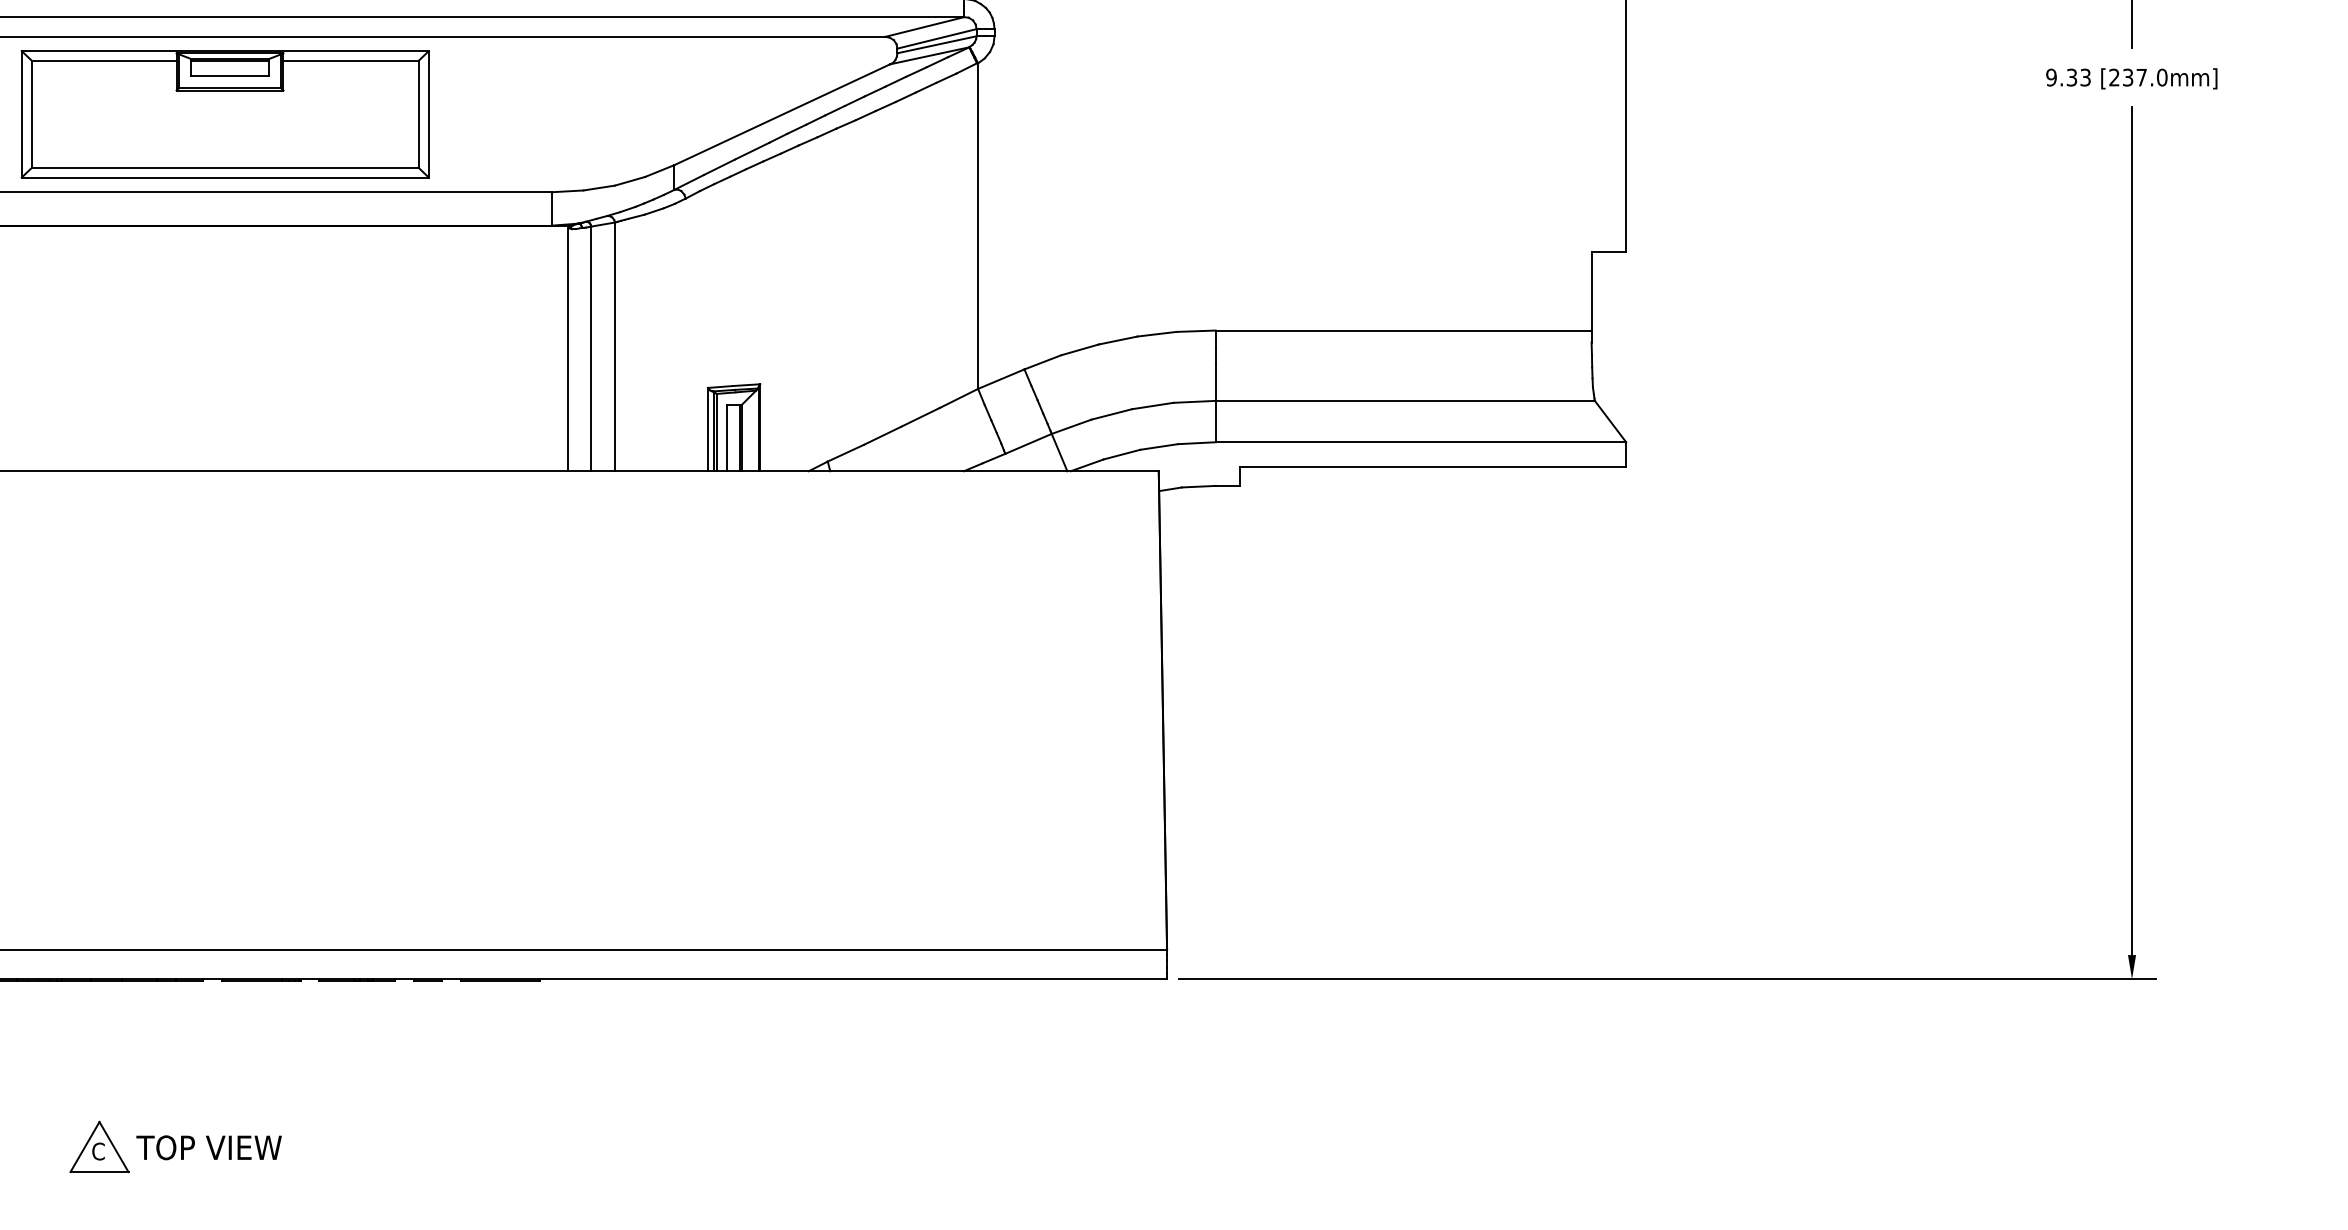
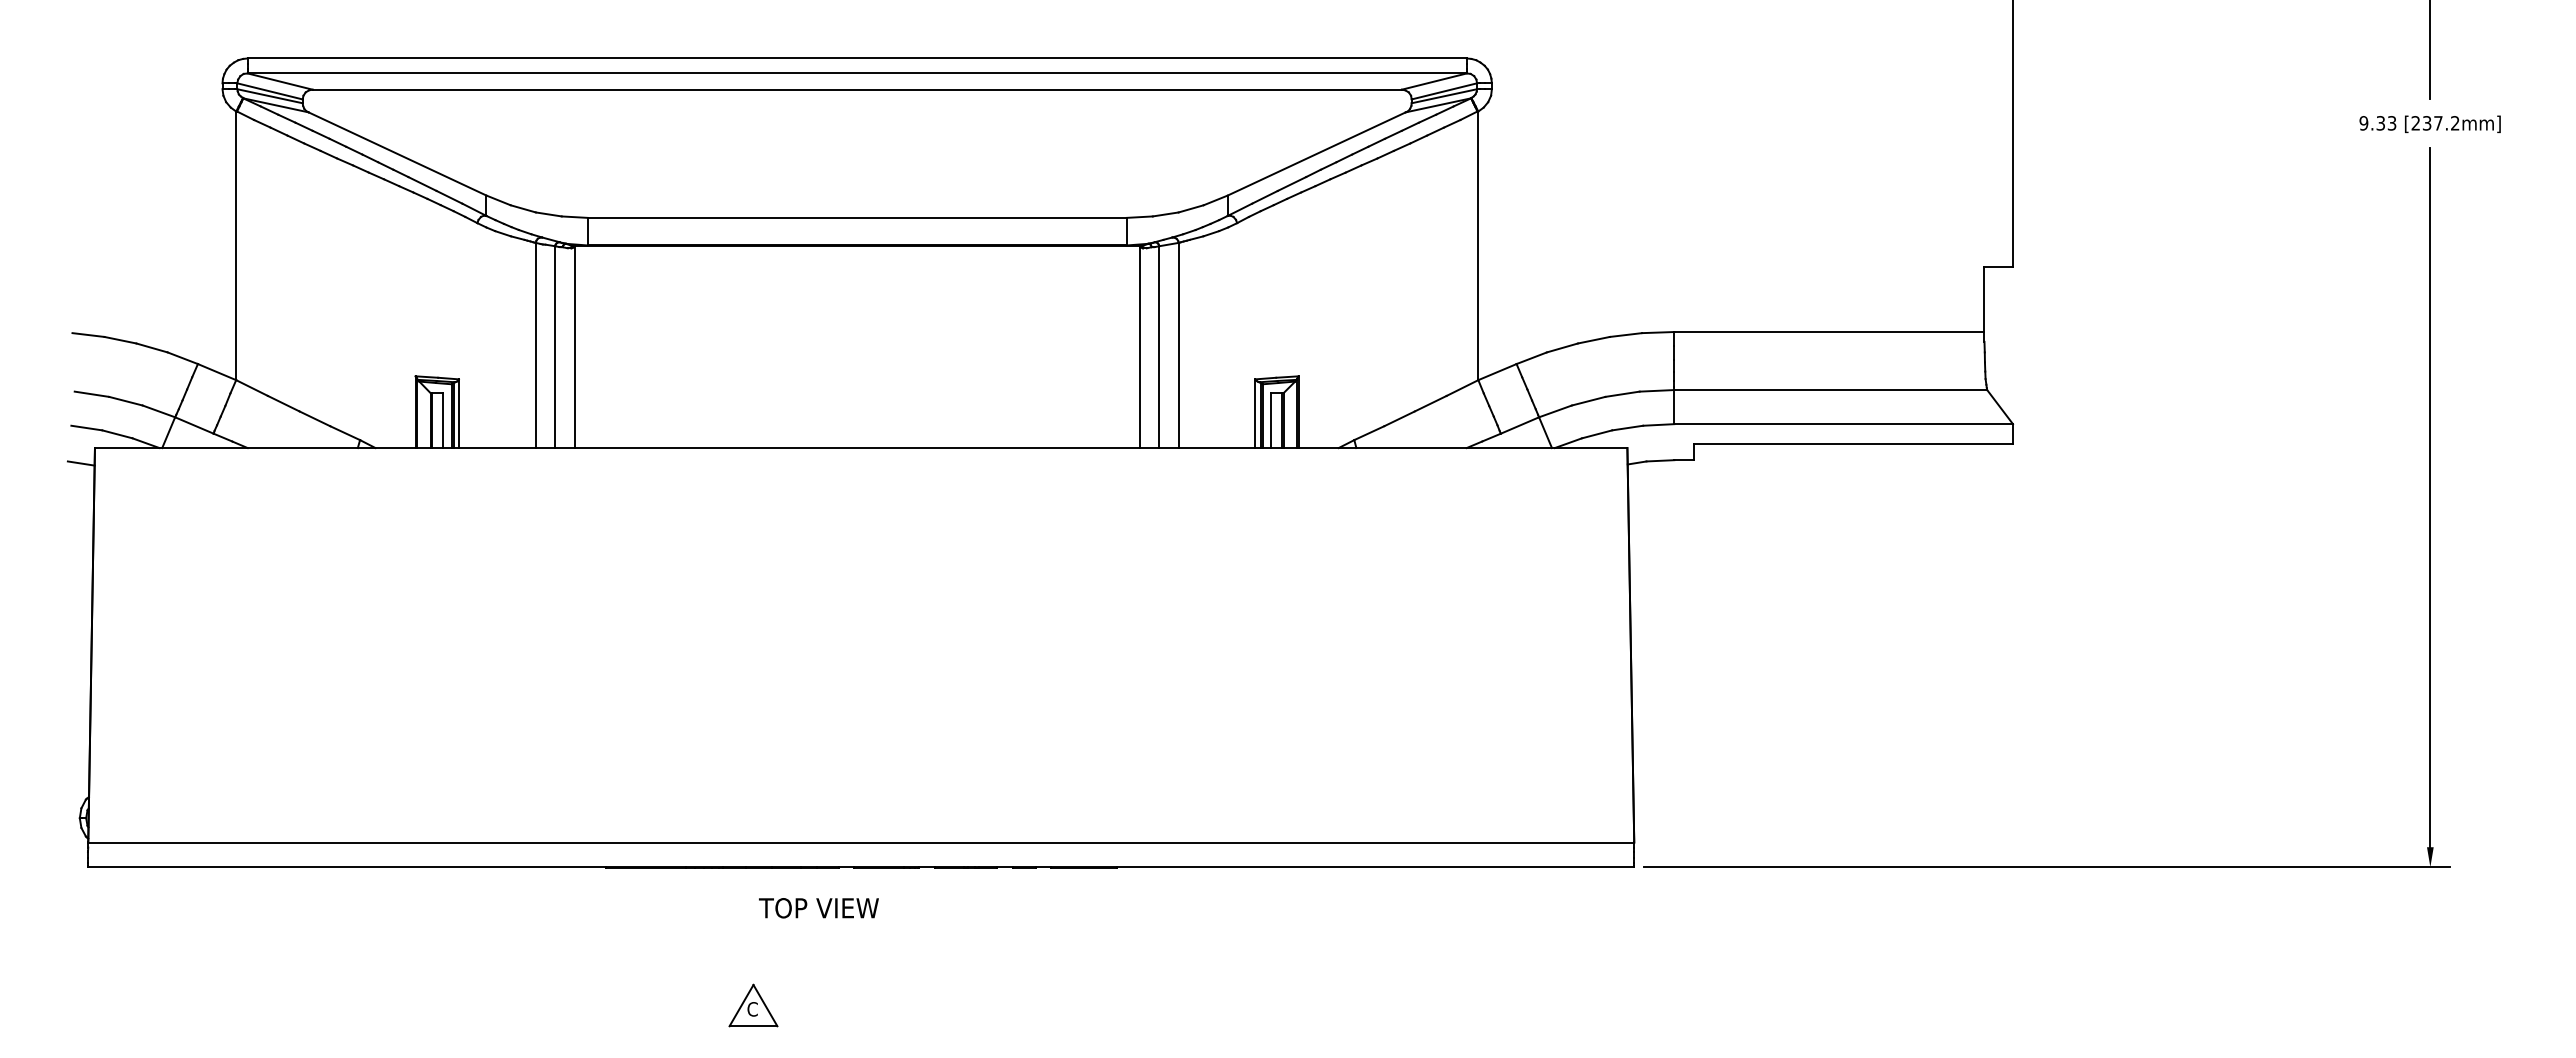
text: (2161, 77) -> (2454, 123), [237.0mm] -> [237.2mm]
part: (225, 114) -> (857, 153), removed
text: (208, 1148) -> (818, 908), moved

